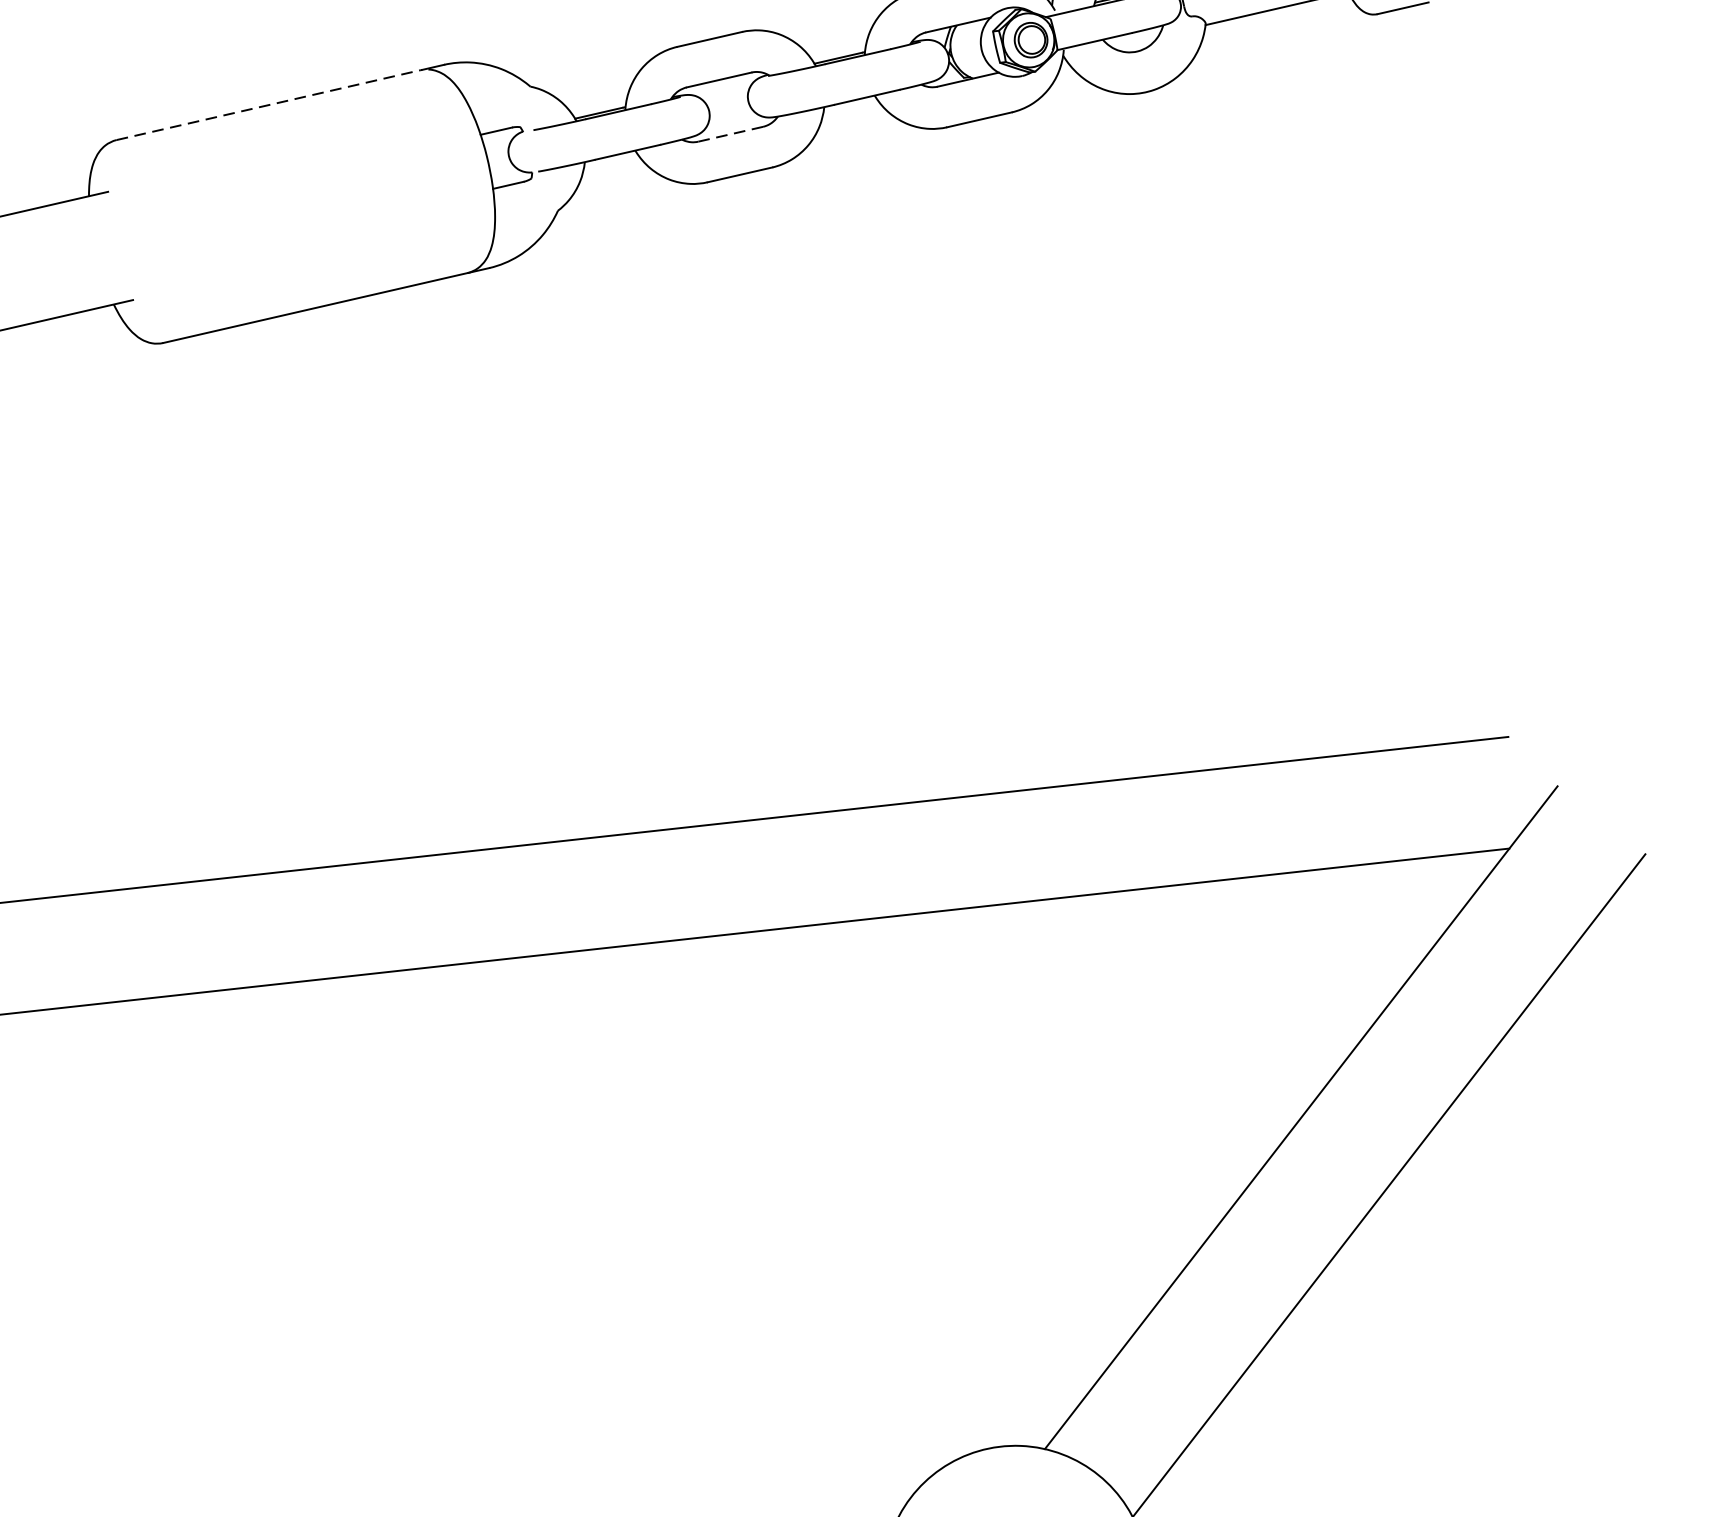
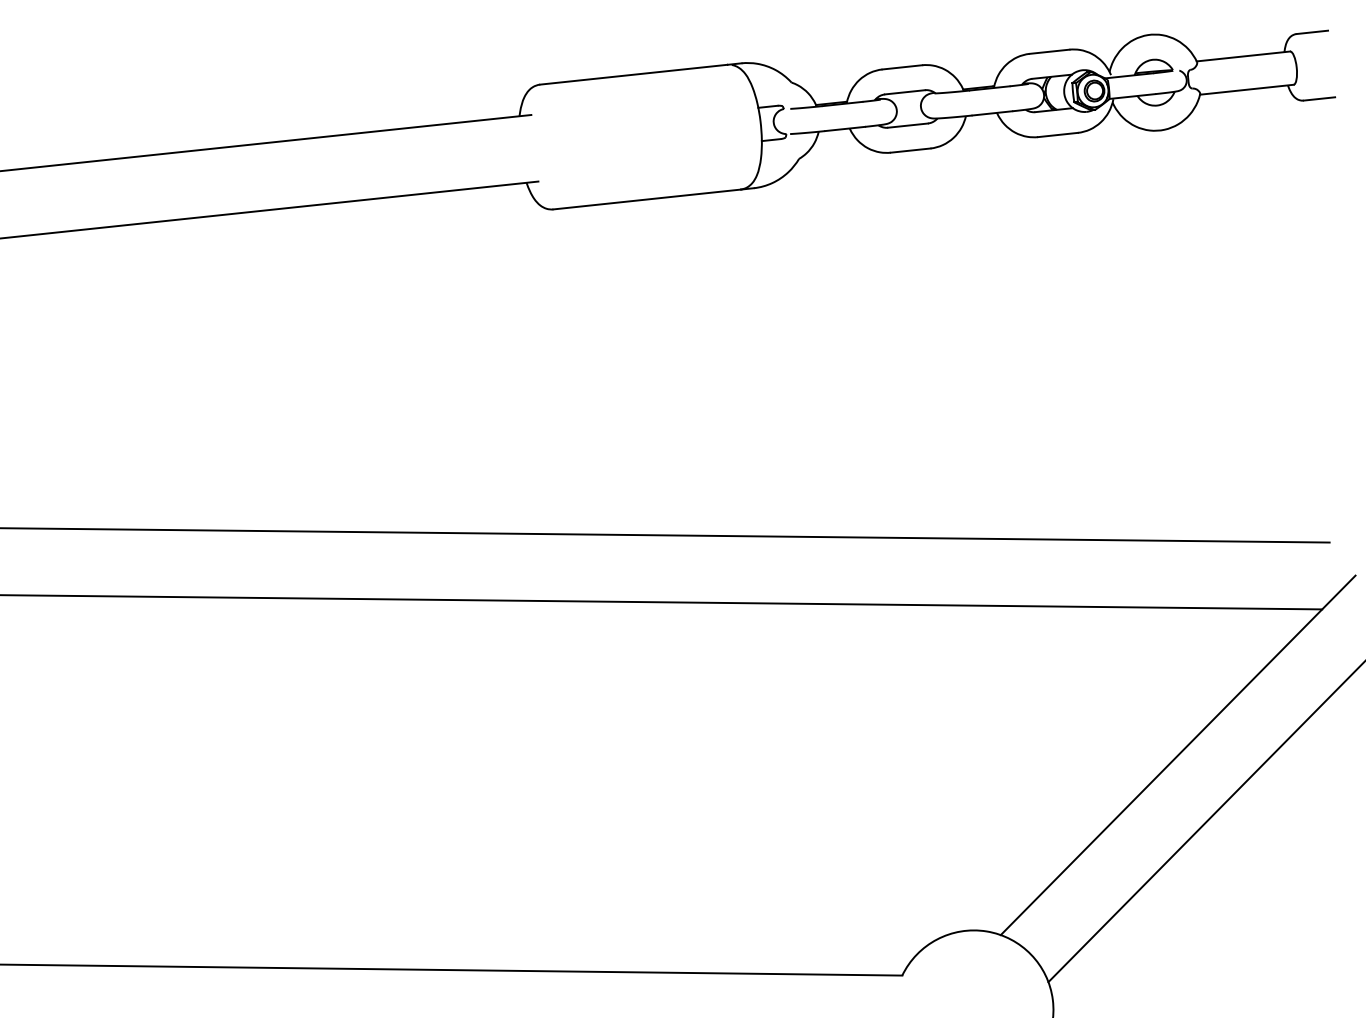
line: (270, 104) -> (634, 74), dashed -> solid
line: (731, 133) -> (908, 125), dashed -> solid

